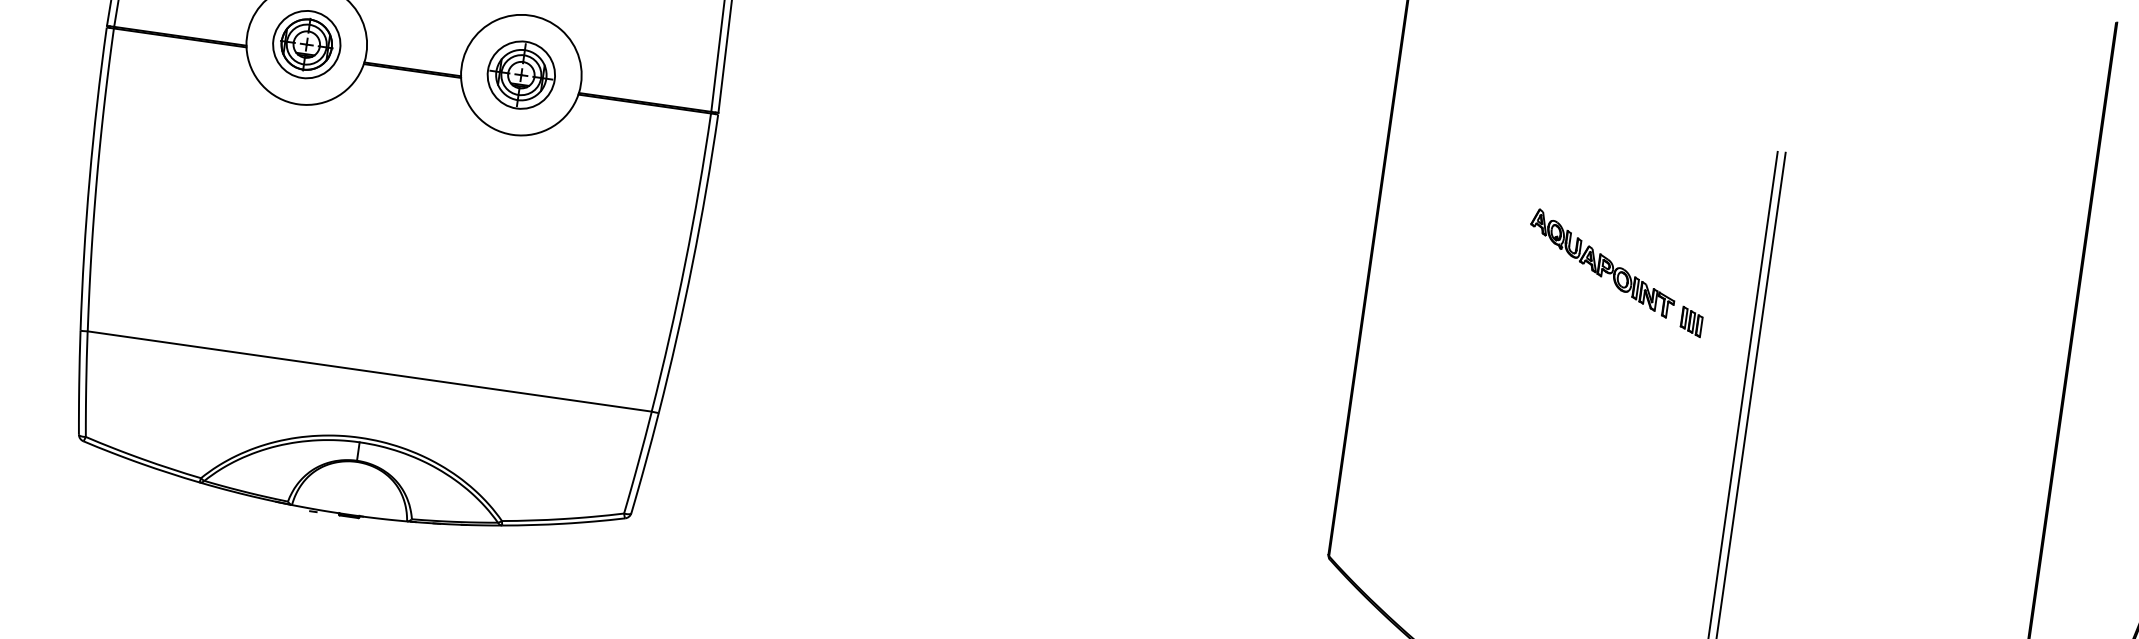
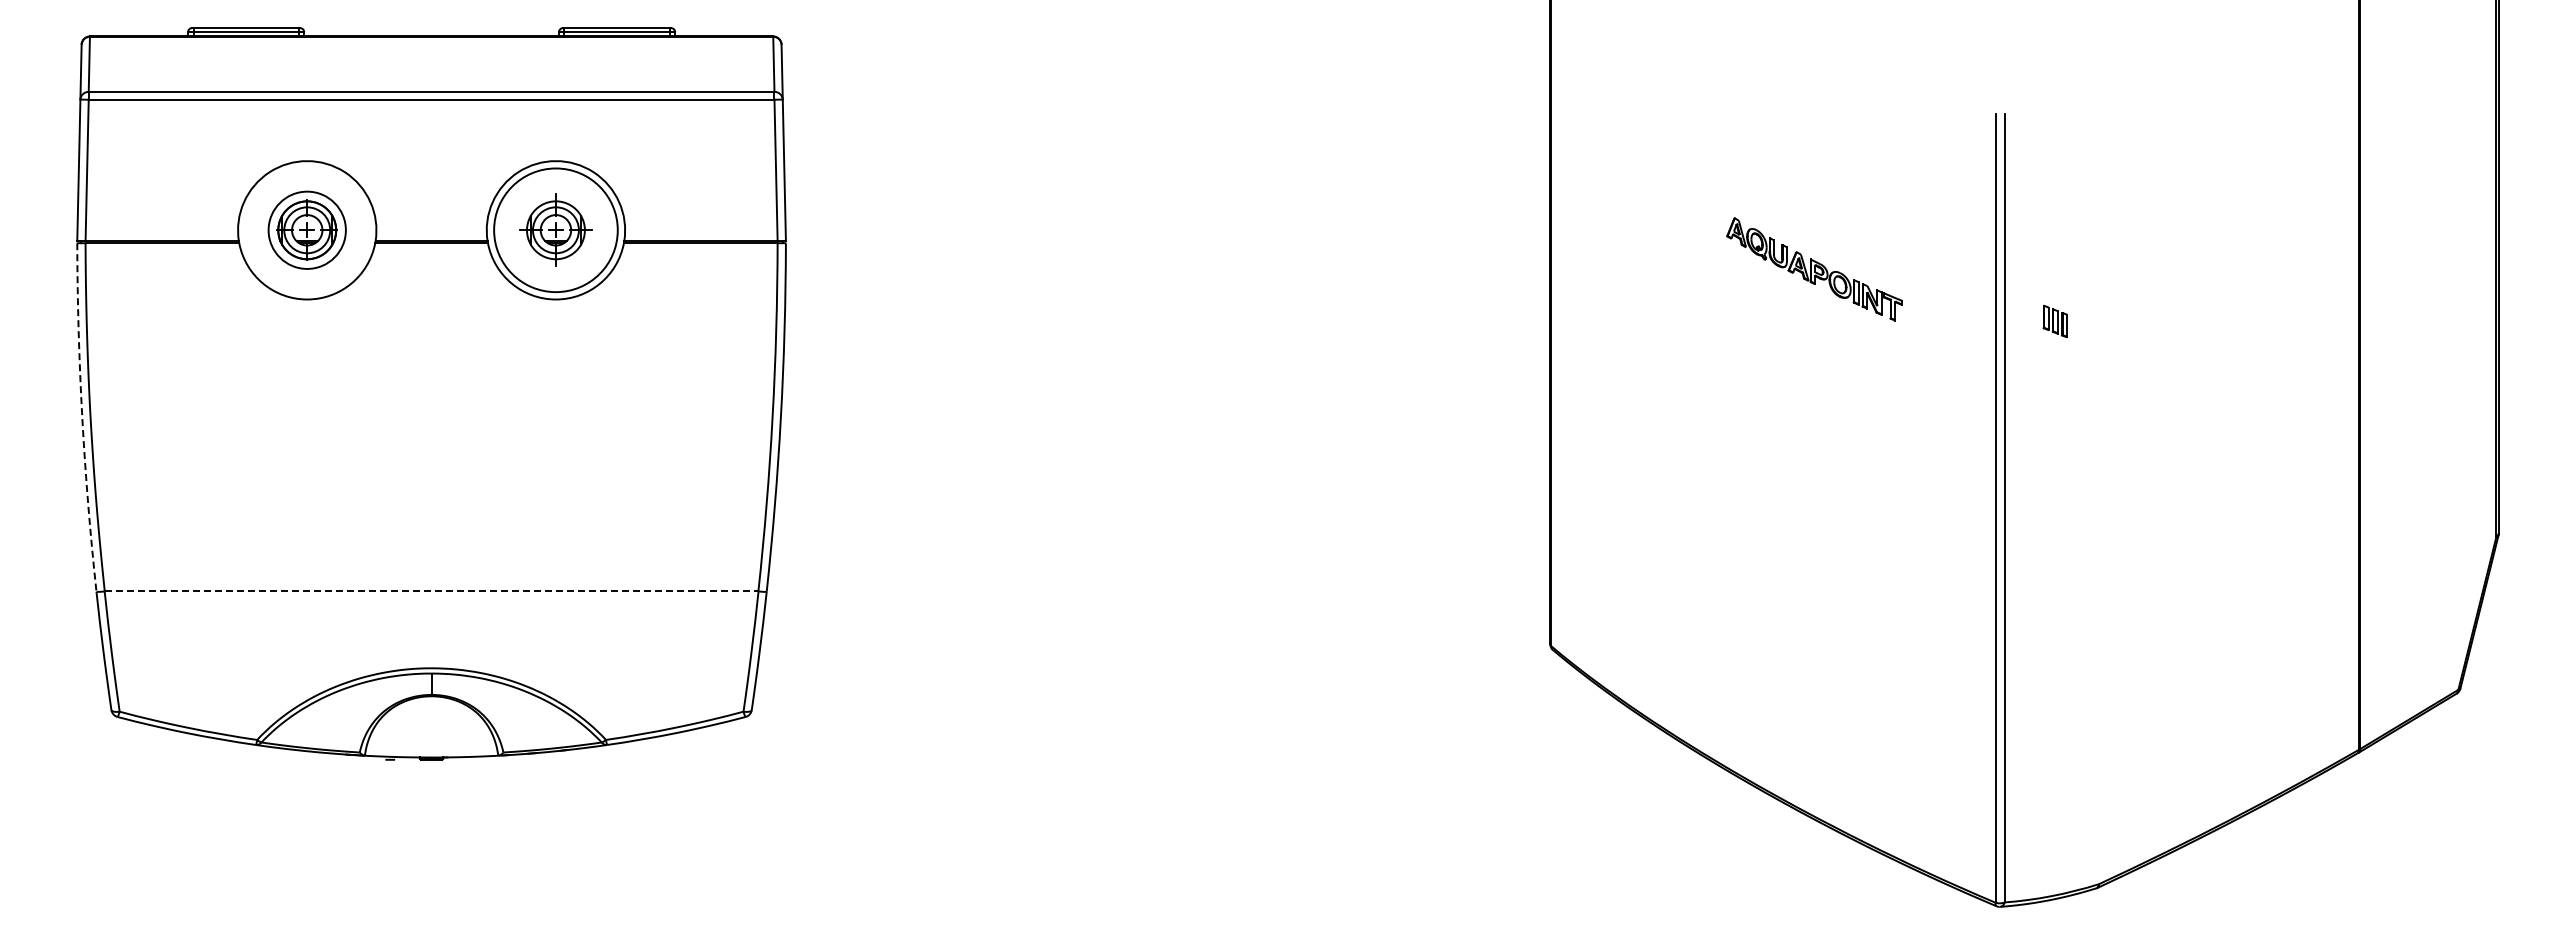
circle: (521, 74) -> (555, 229), size x1.6
arc: (89, 178) -> (82, 417), solid -> dashed
part: (1691, 321) -> (2054, 320), moved
line: (369, 371) -> (431, 591), solid -> dashed

